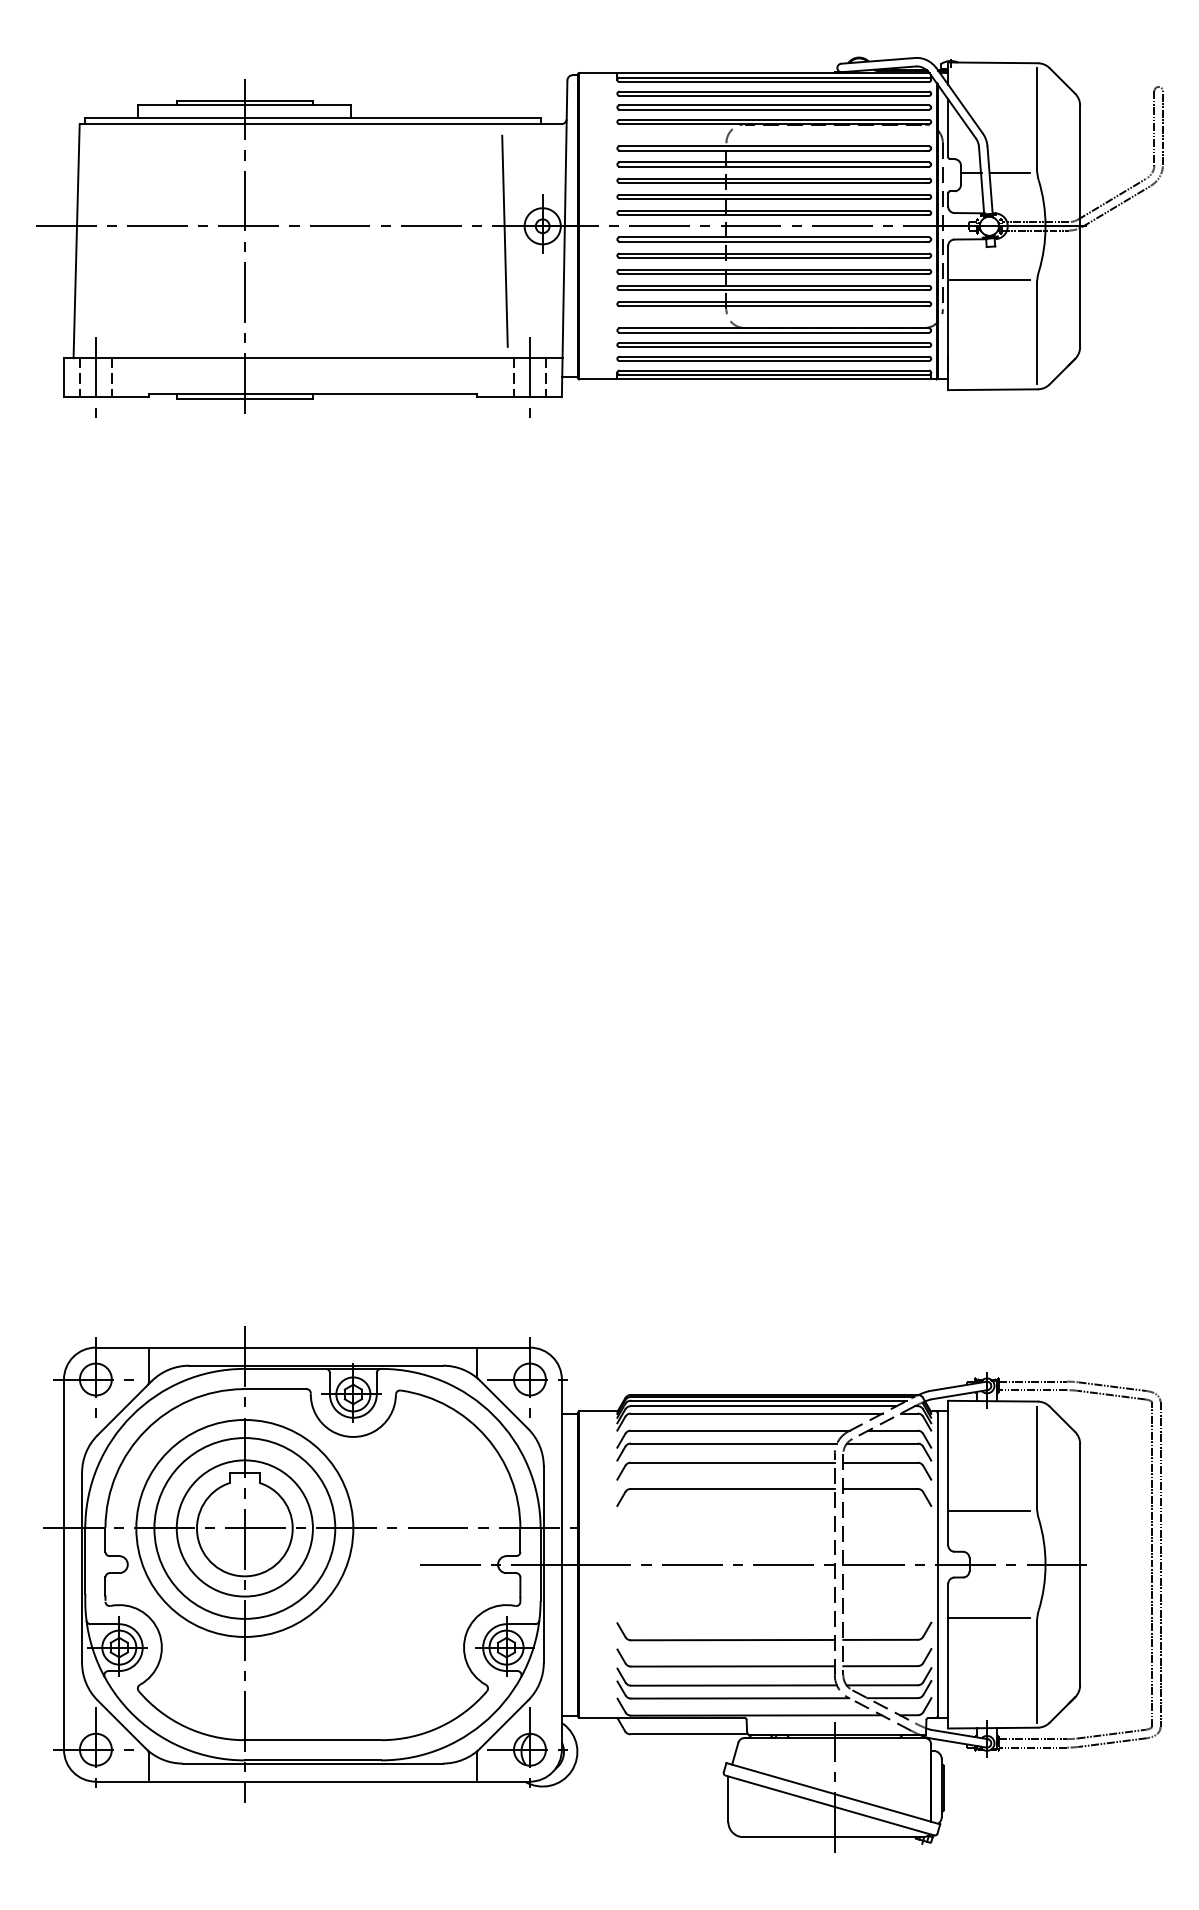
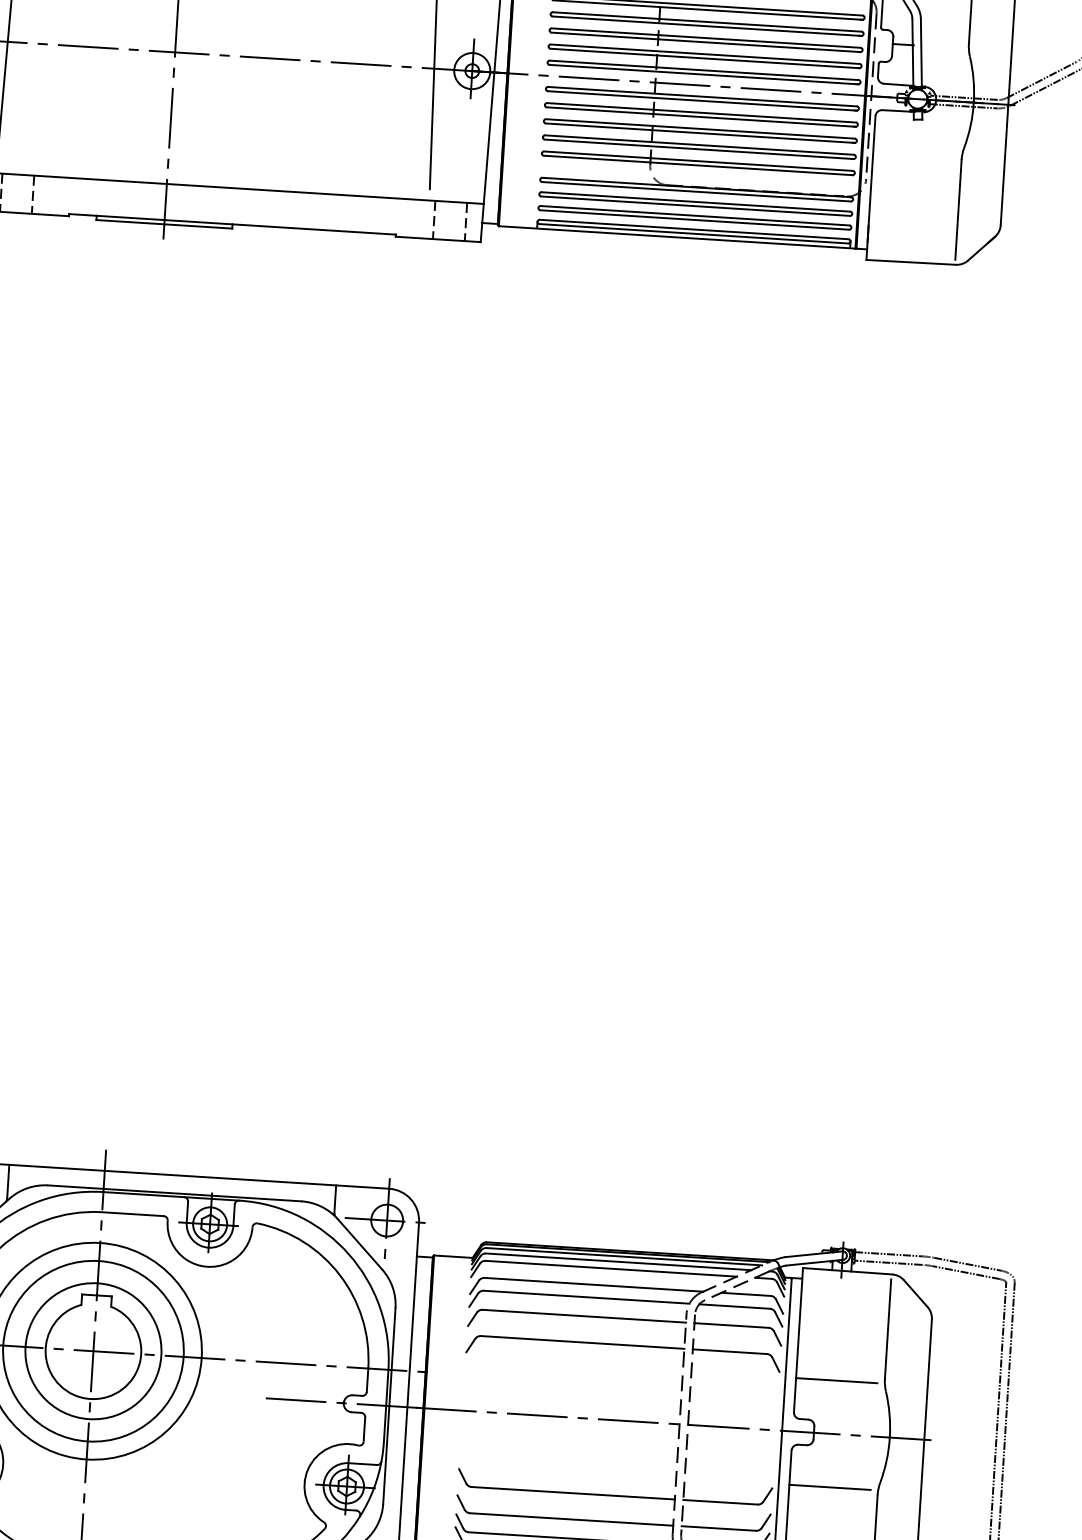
line: (1009, 172) -> (941, 46), removed
line: (989, 279) -> (914, 152), removed
line: (95, 376) -> (16, 192), removed
line: (529, 376) -> (449, 220), removed

